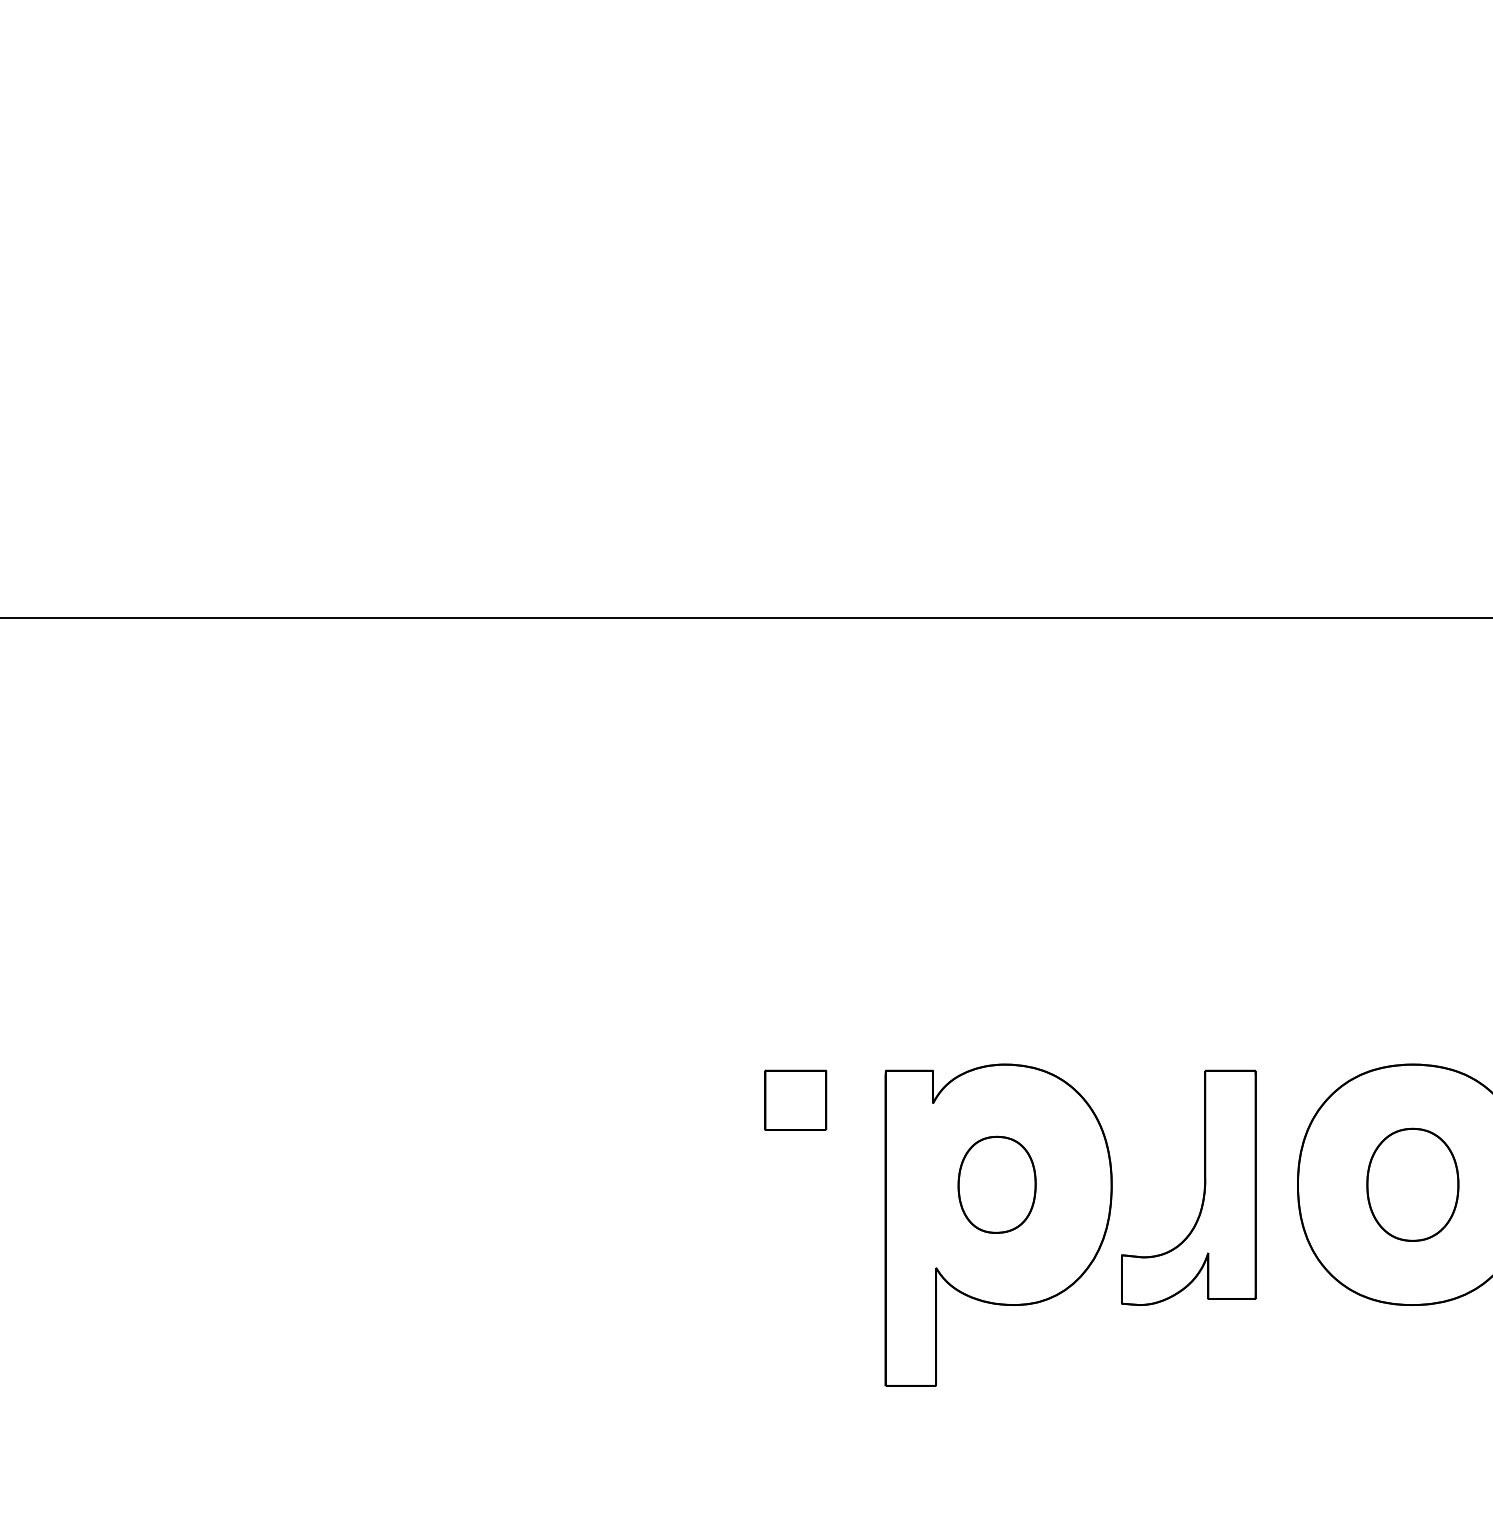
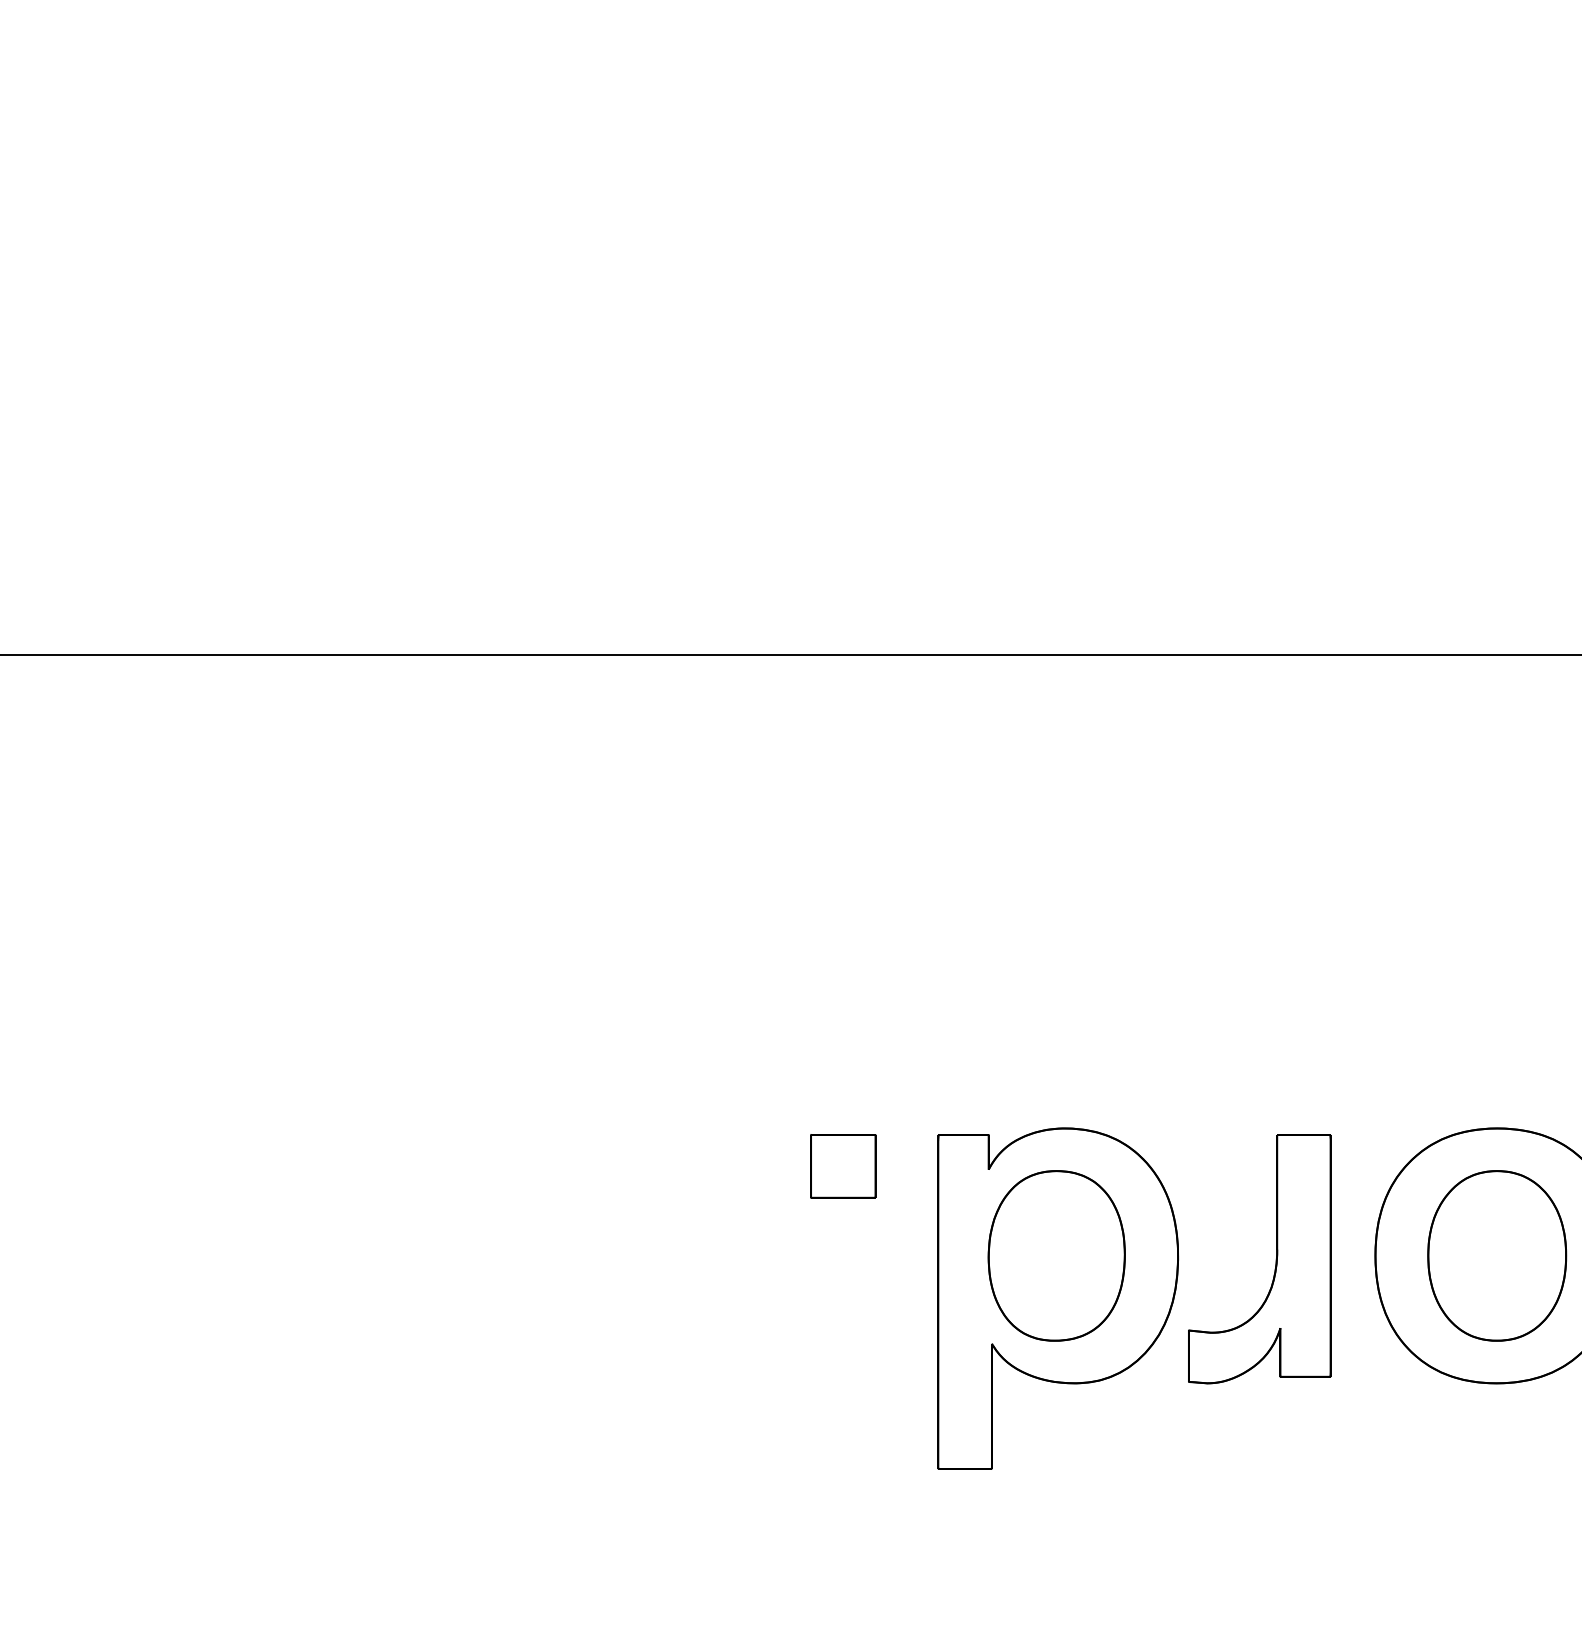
part: (996, 1184) -> (1056, 1255), size x1.67
part: (1413, 1184) -> (1497, 1255), size x1.43

